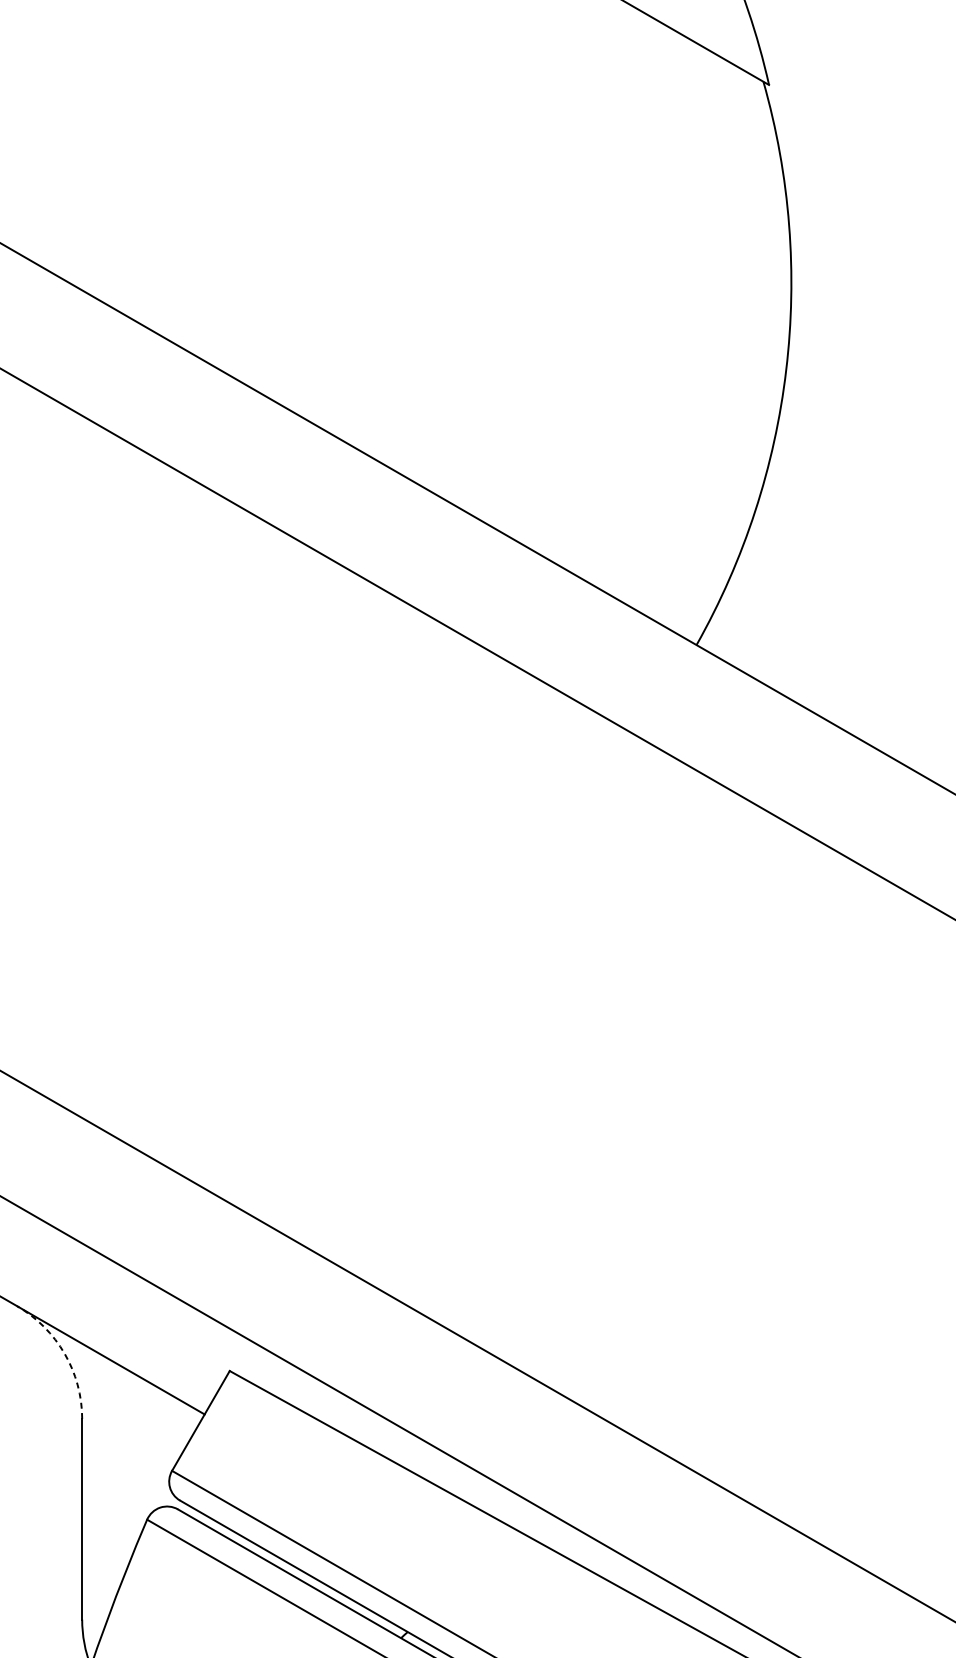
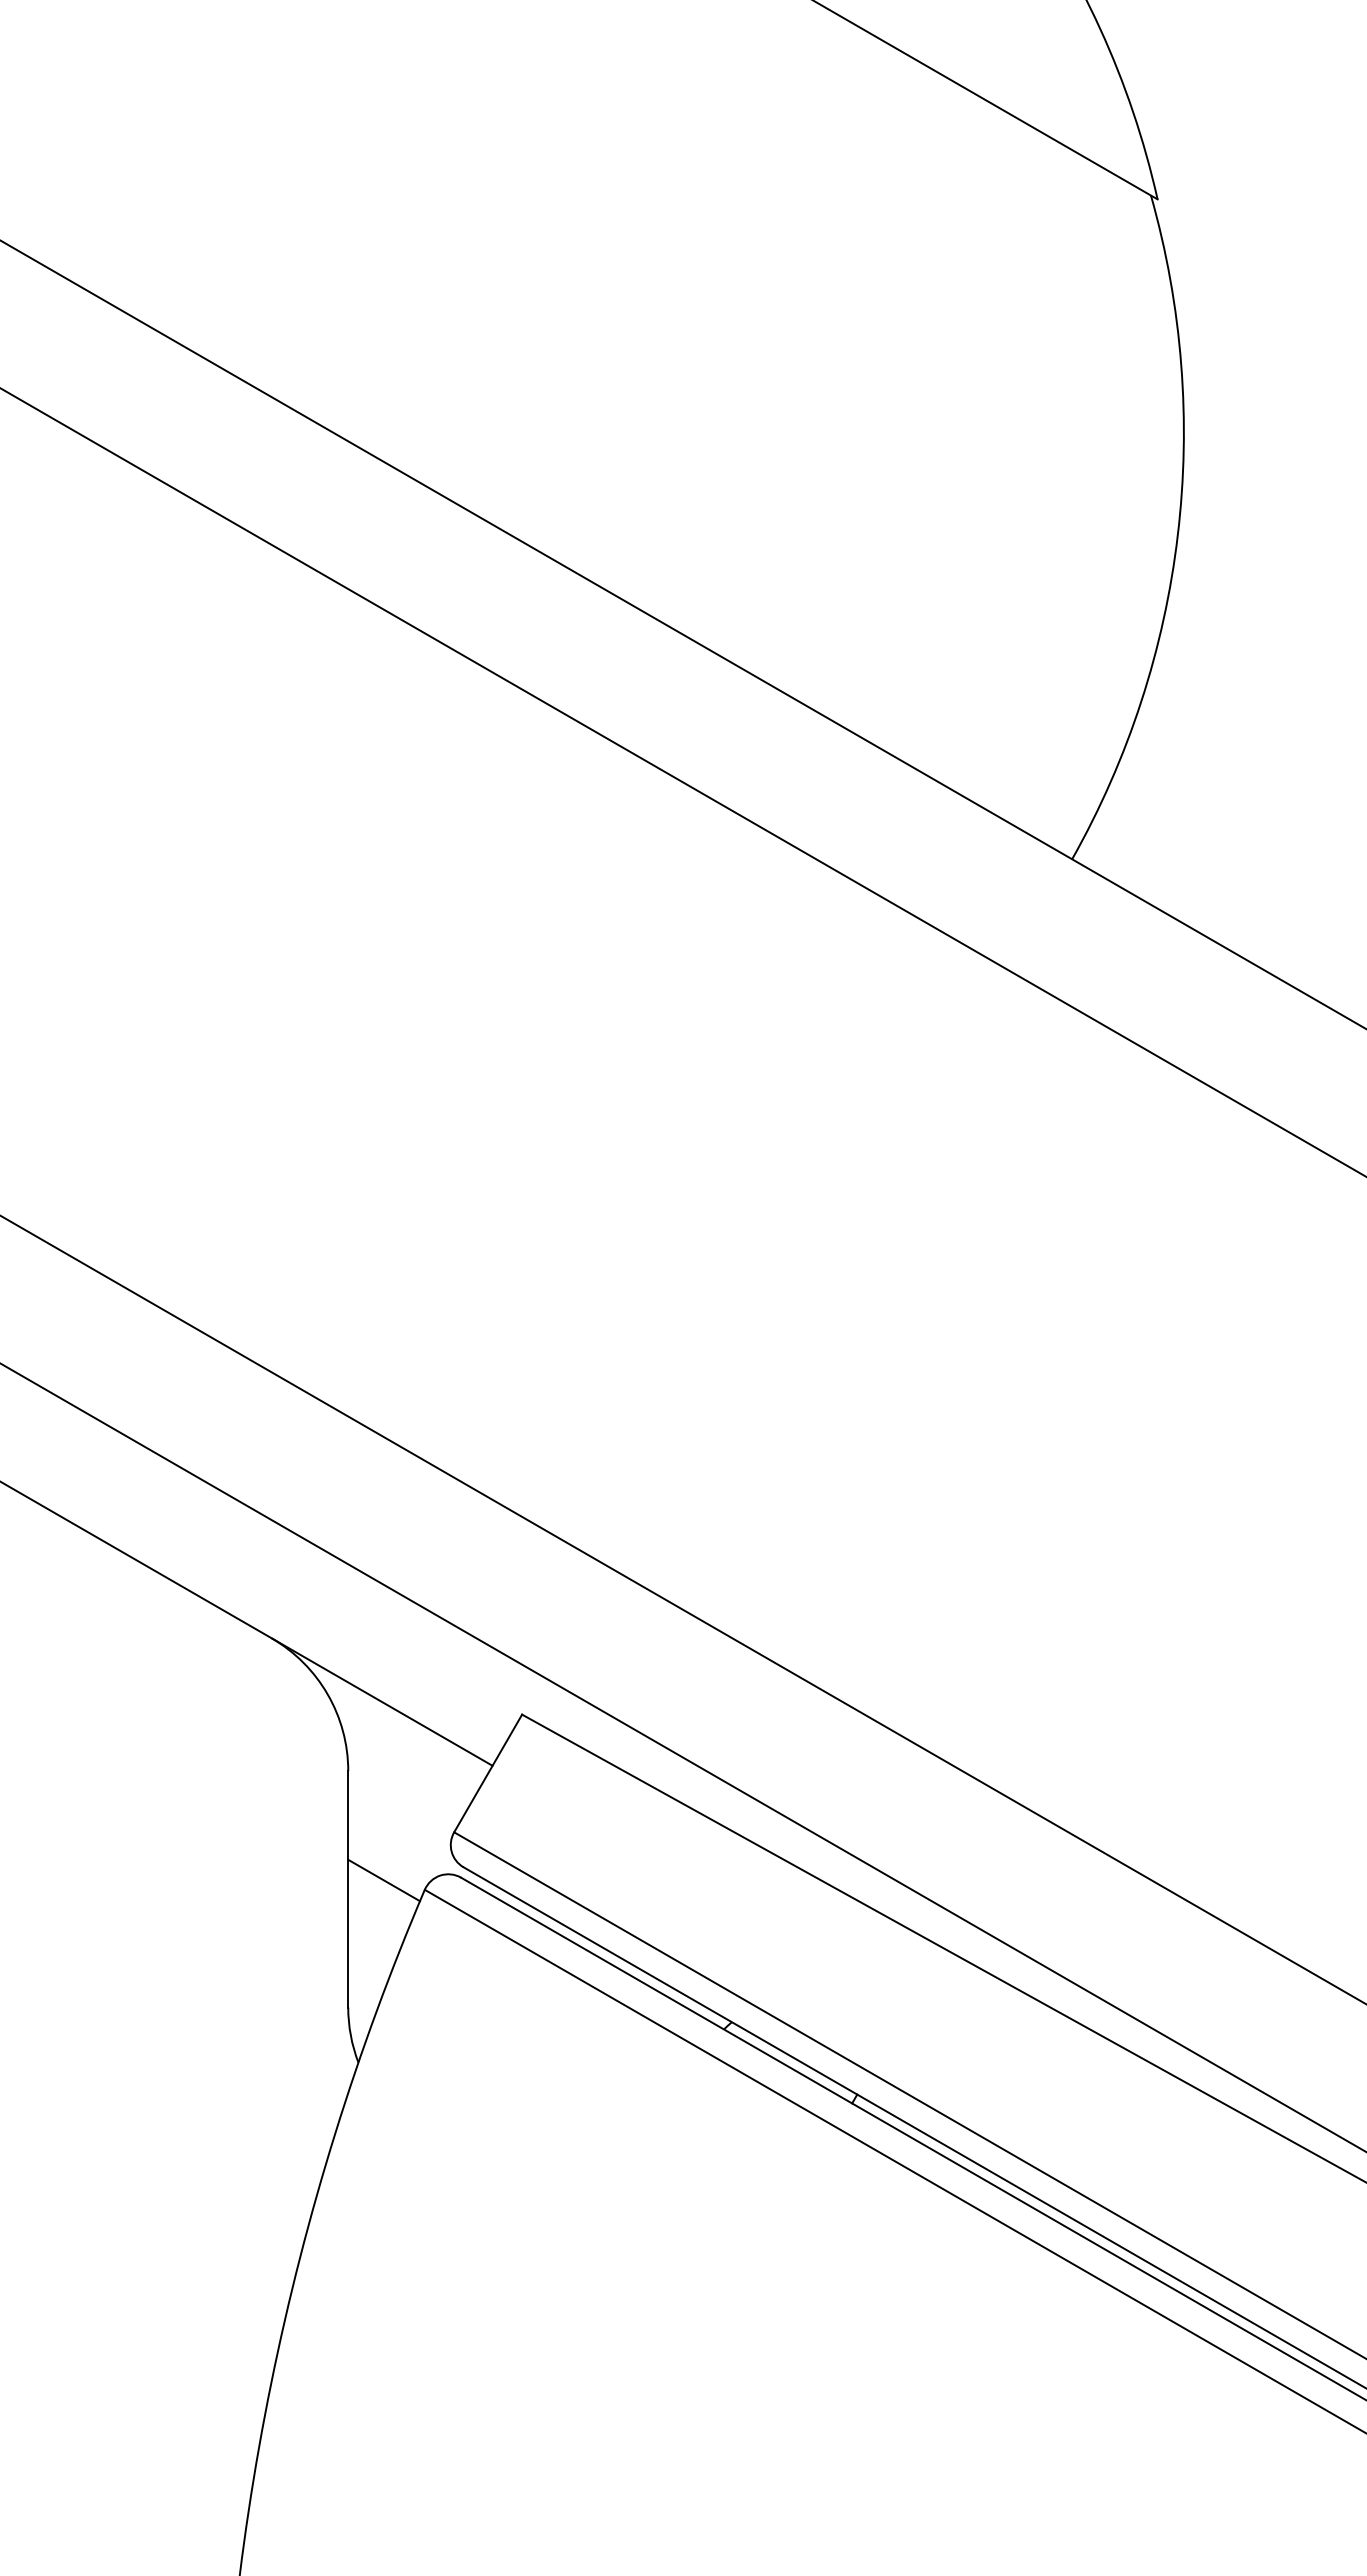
arc: (64, 1353) -> (327, 1694), dashed -> solid
line: (112, 1511) -> (384, 1880), added

